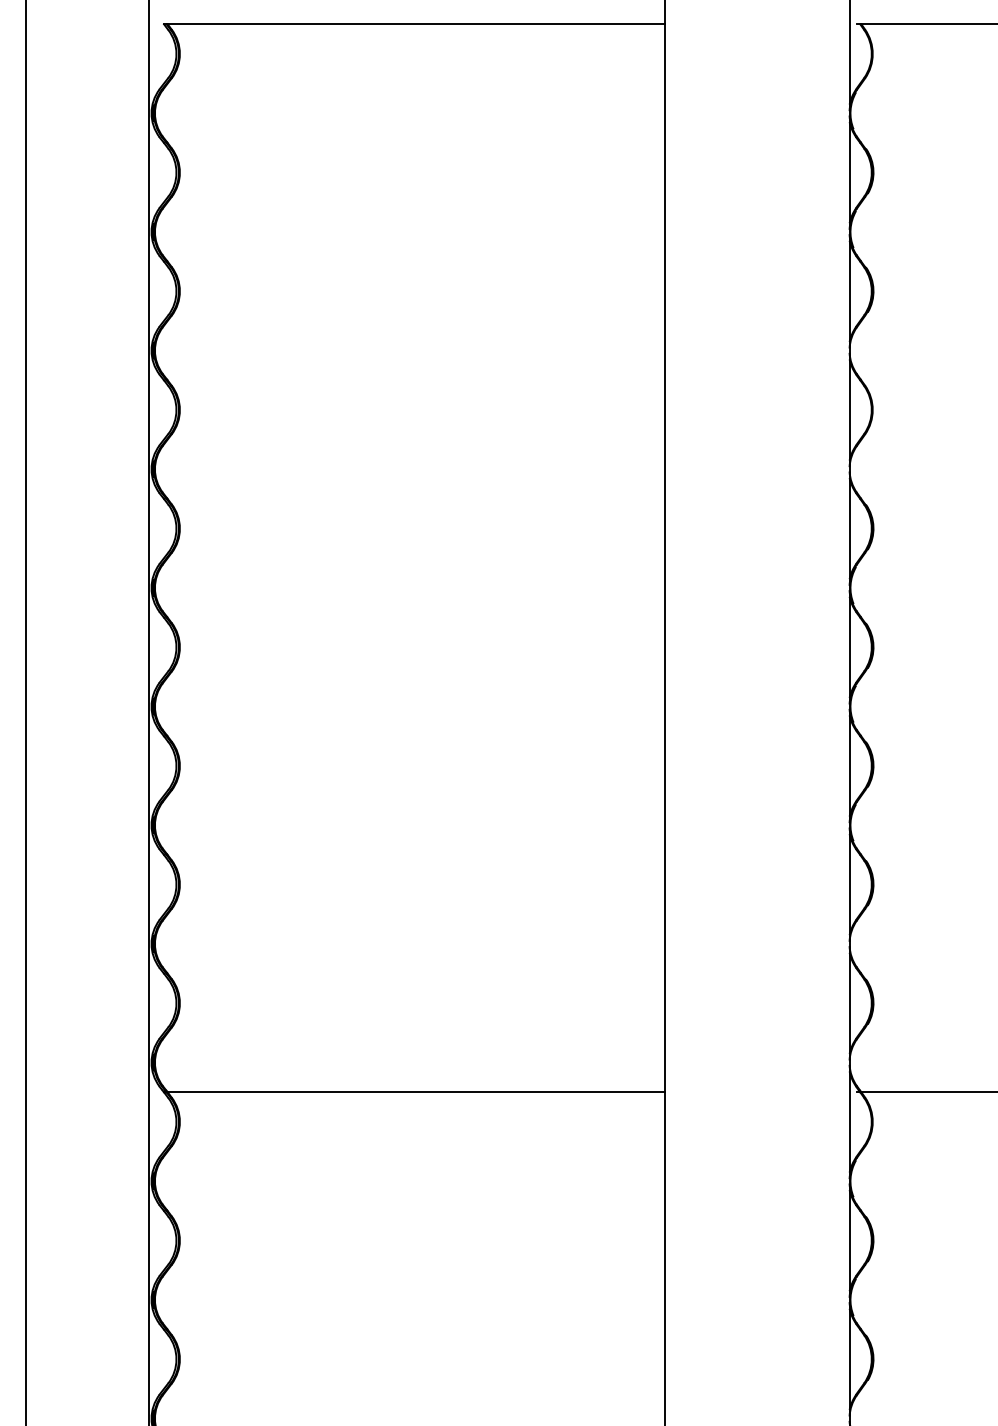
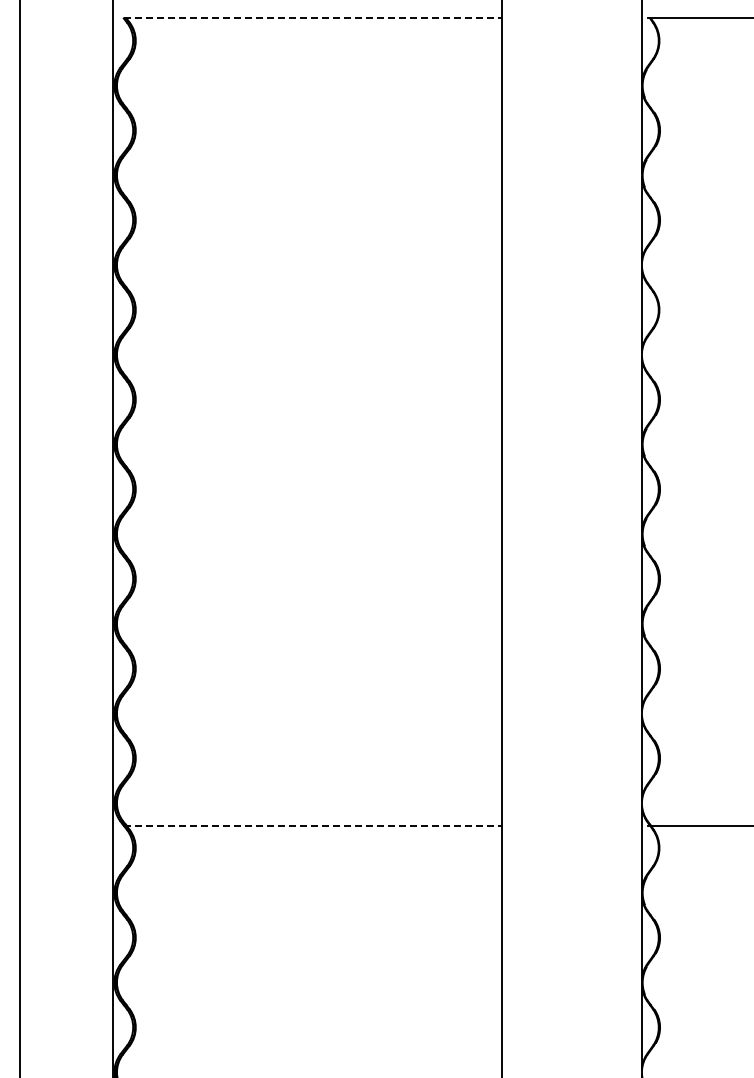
line: (414, 24) -> (313, 18), solid -> dashed
line: (414, 1092) -> (313, 825), solid -> dashed

